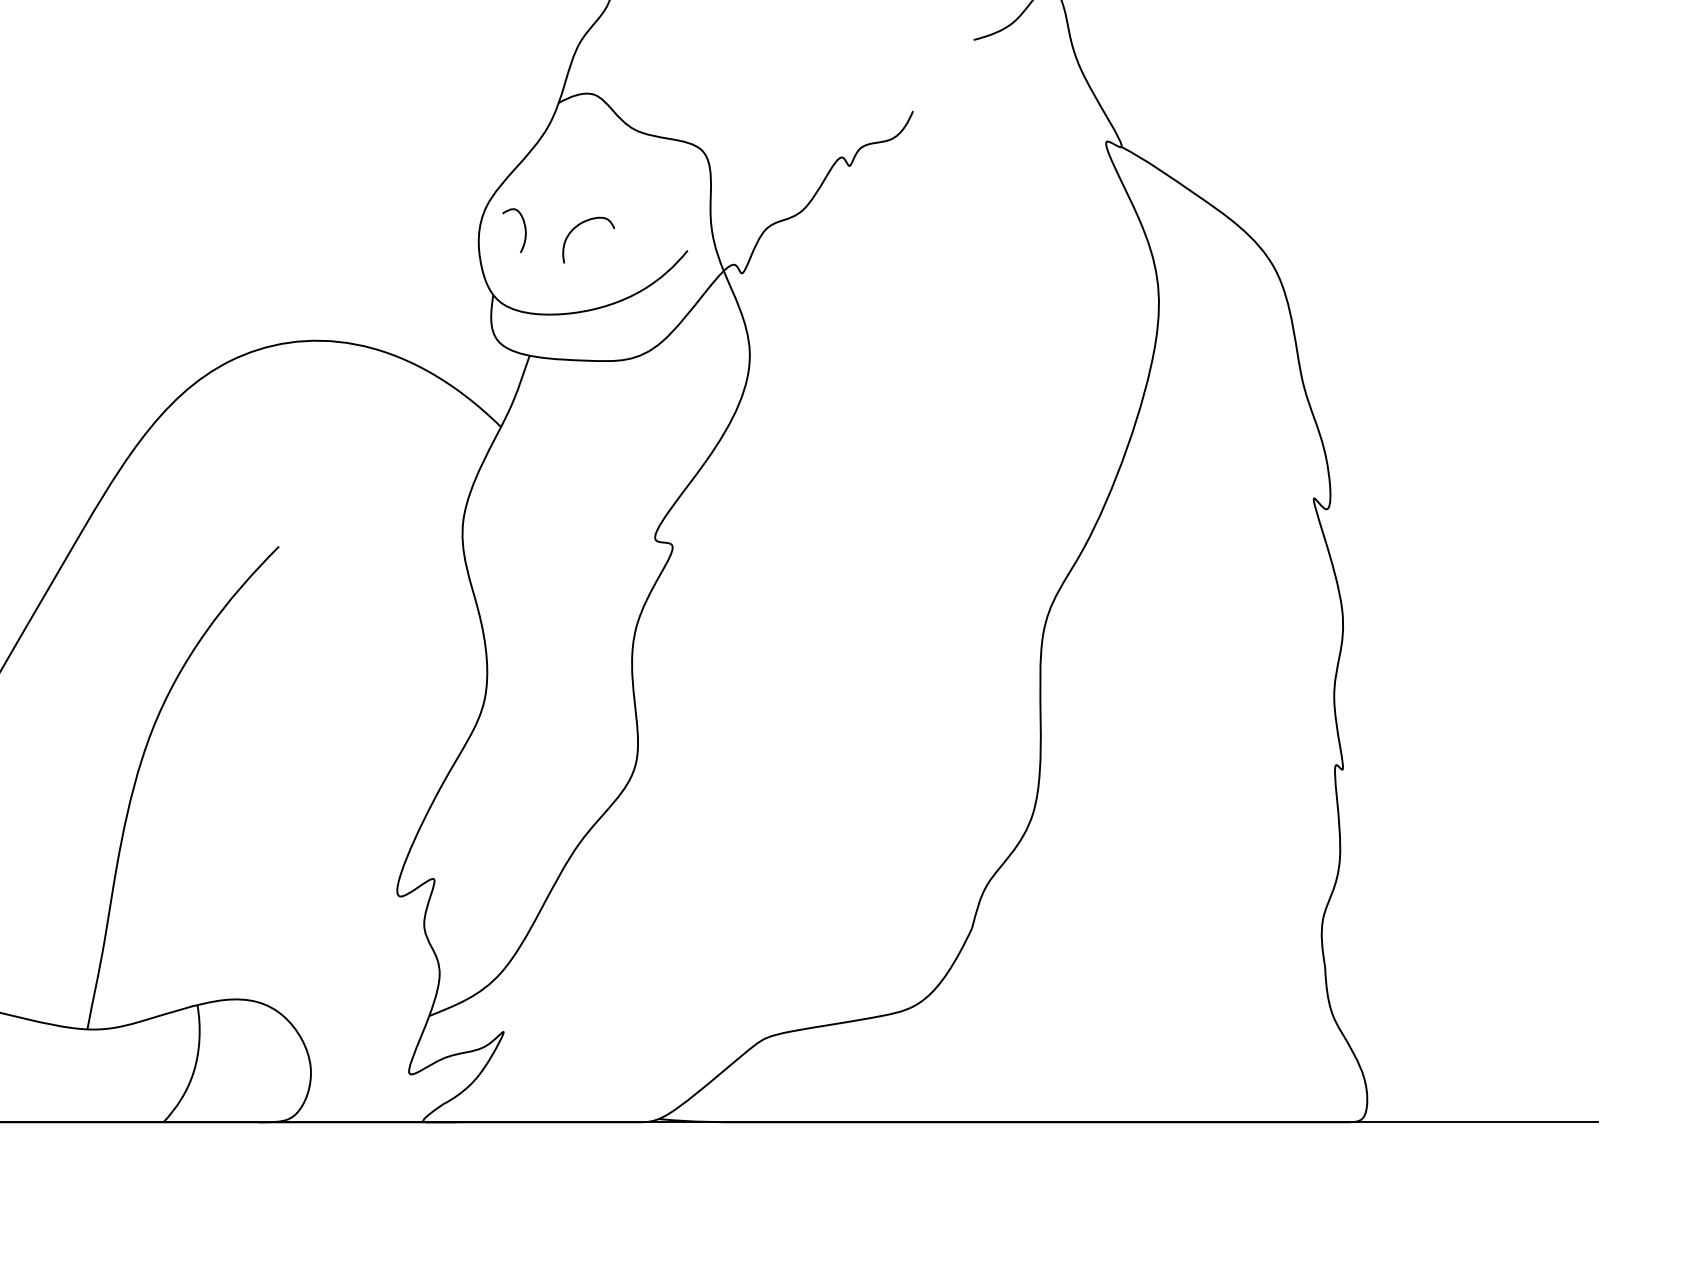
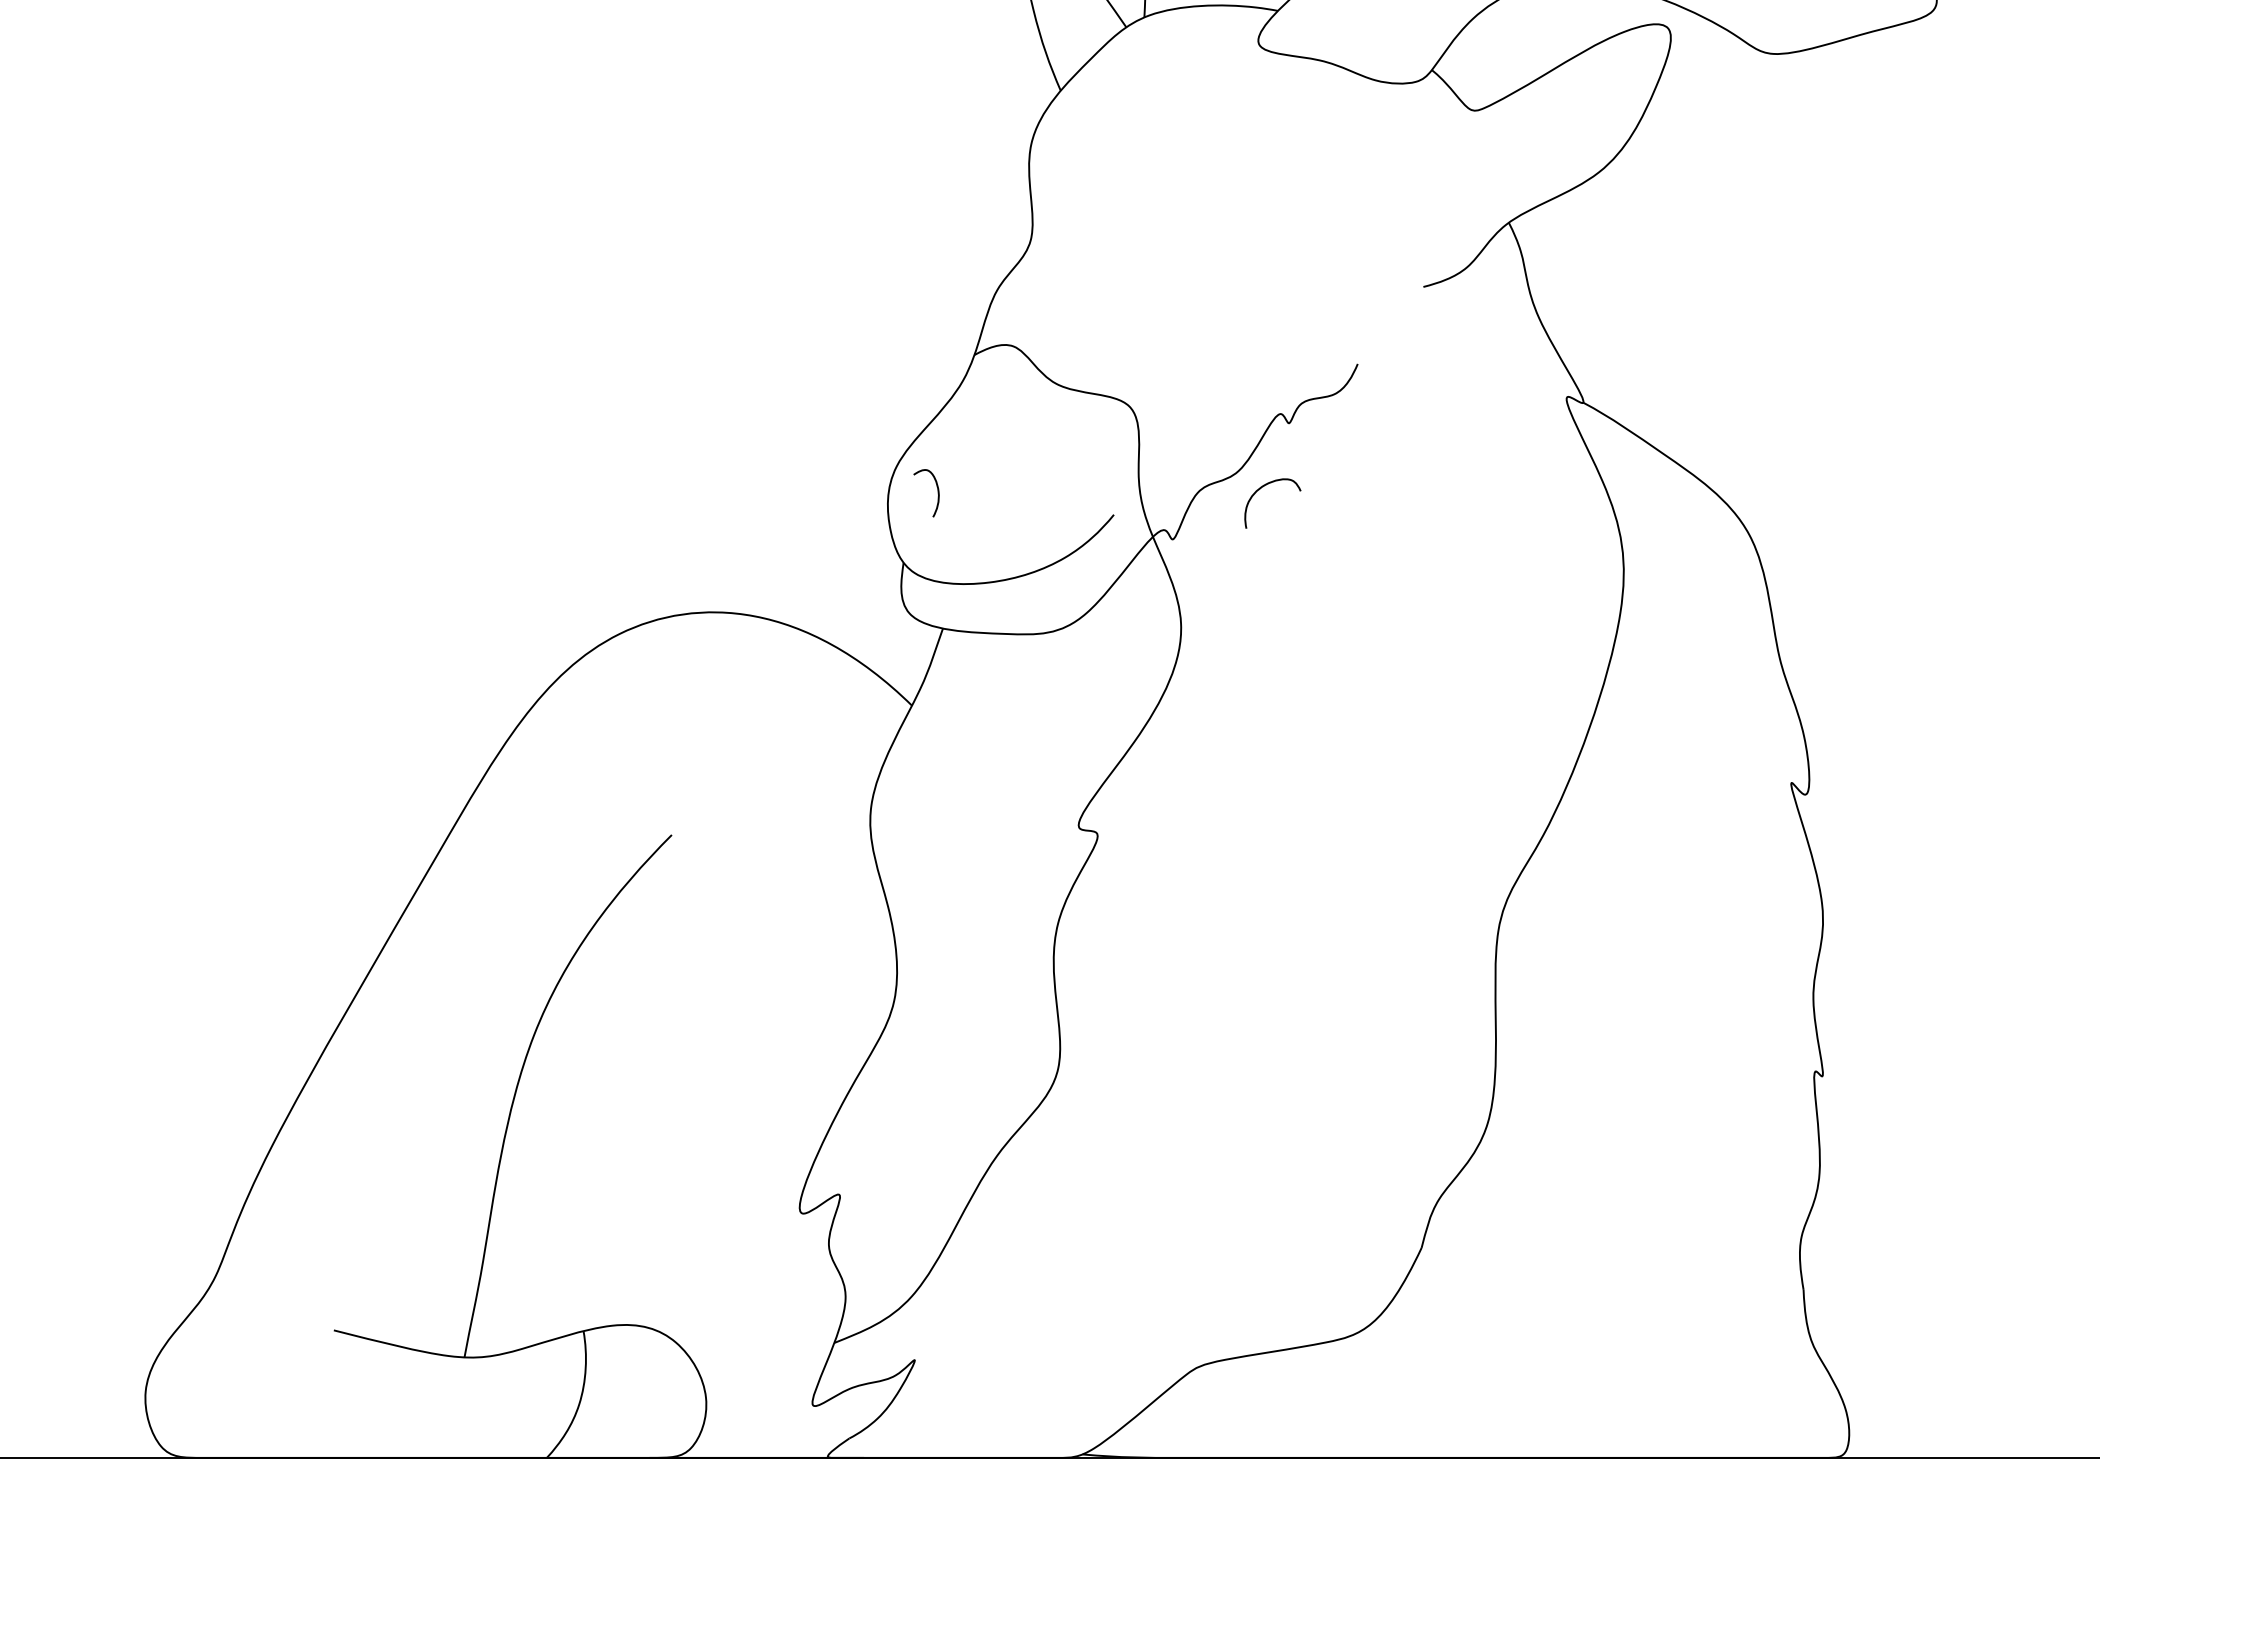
curve: (580, 225) -> (1263, 487), moved

